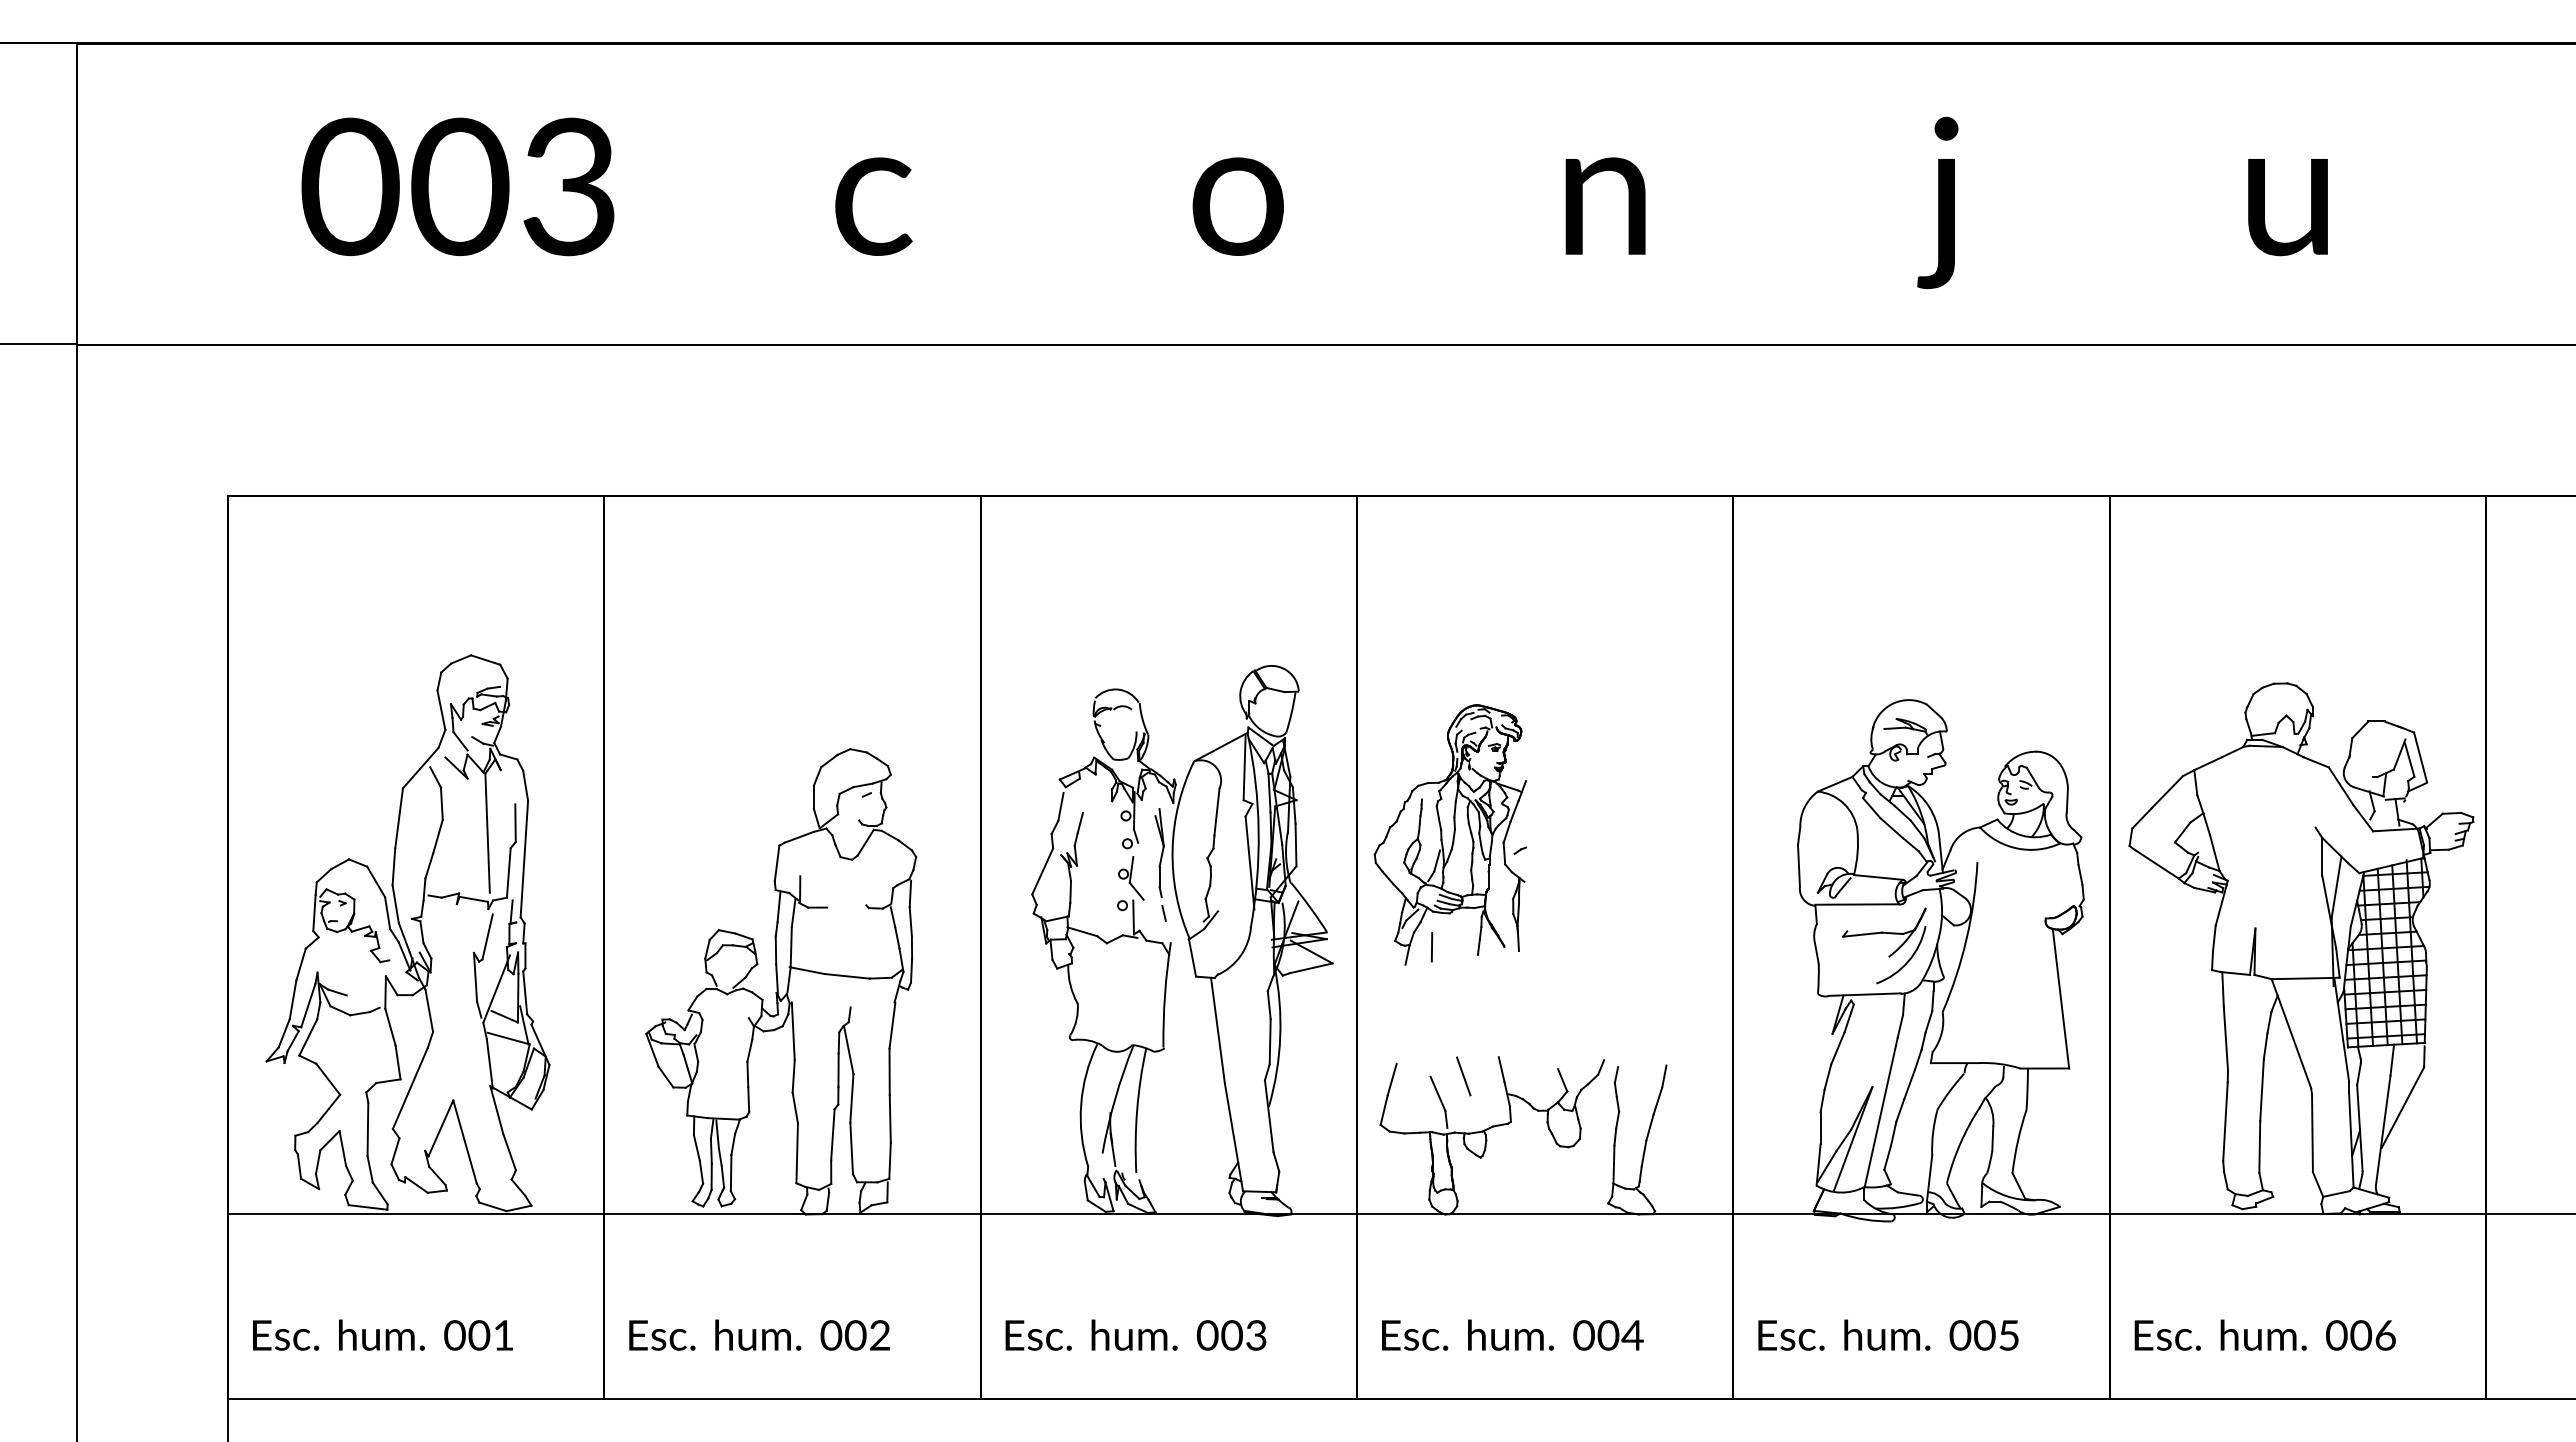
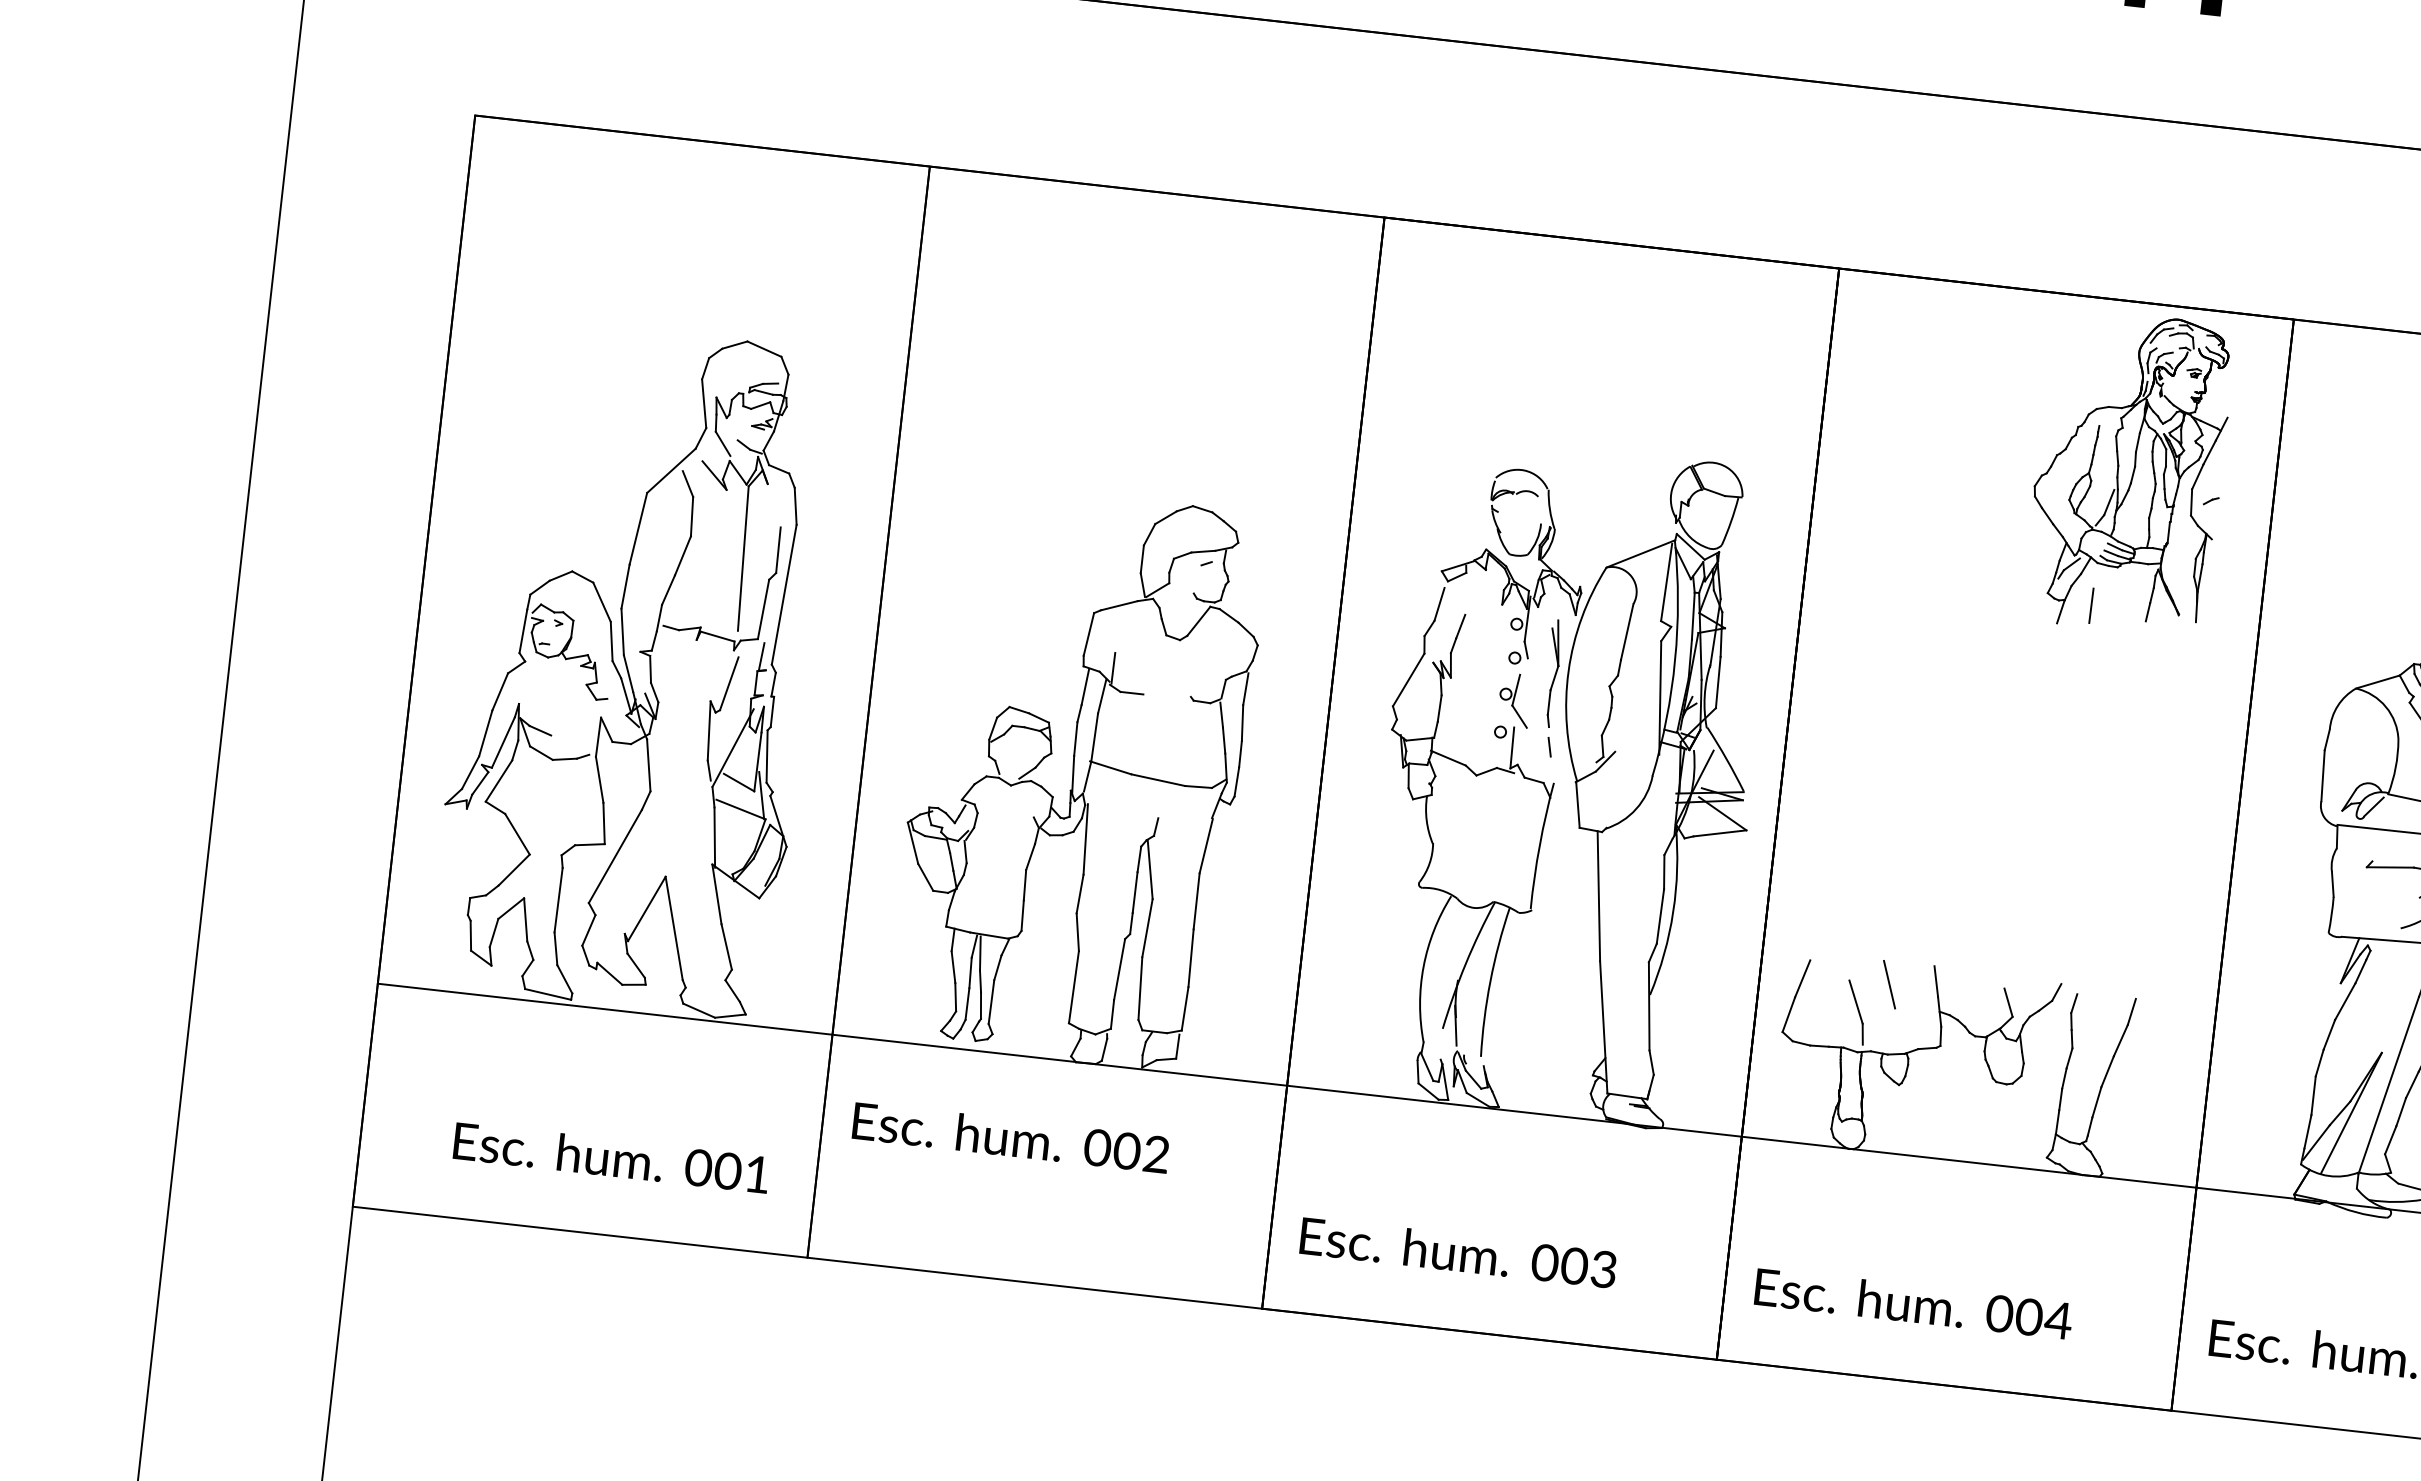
part: (1450, 834) -> (2129, 472), moved
text: (382, 1334) -> (611, 1156), moved
text: (759, 1334) -> (1011, 1136), moved

